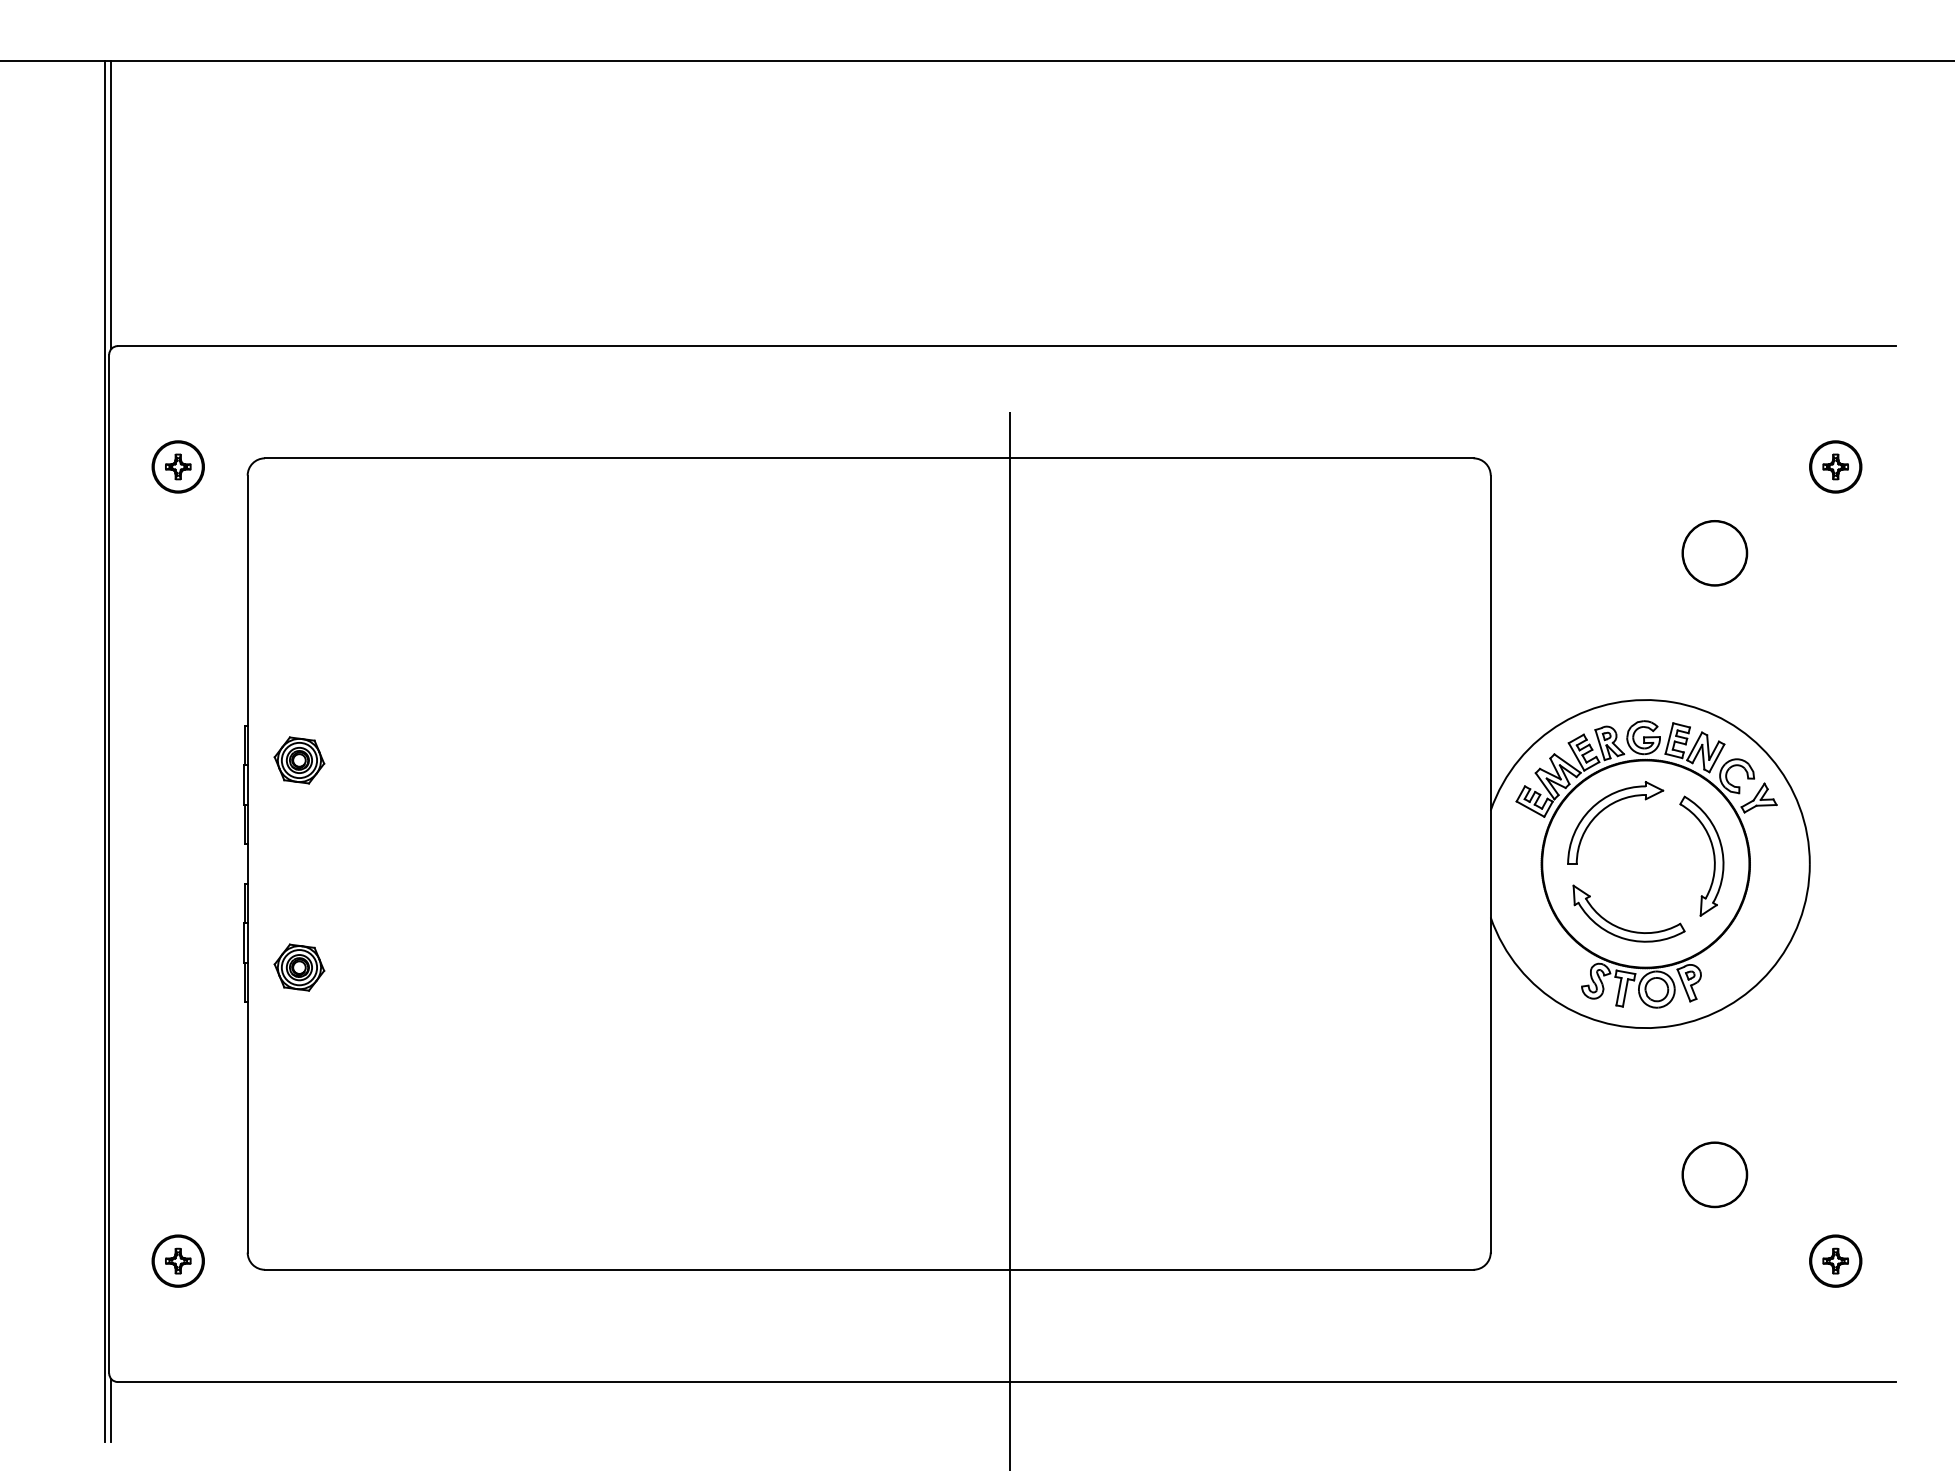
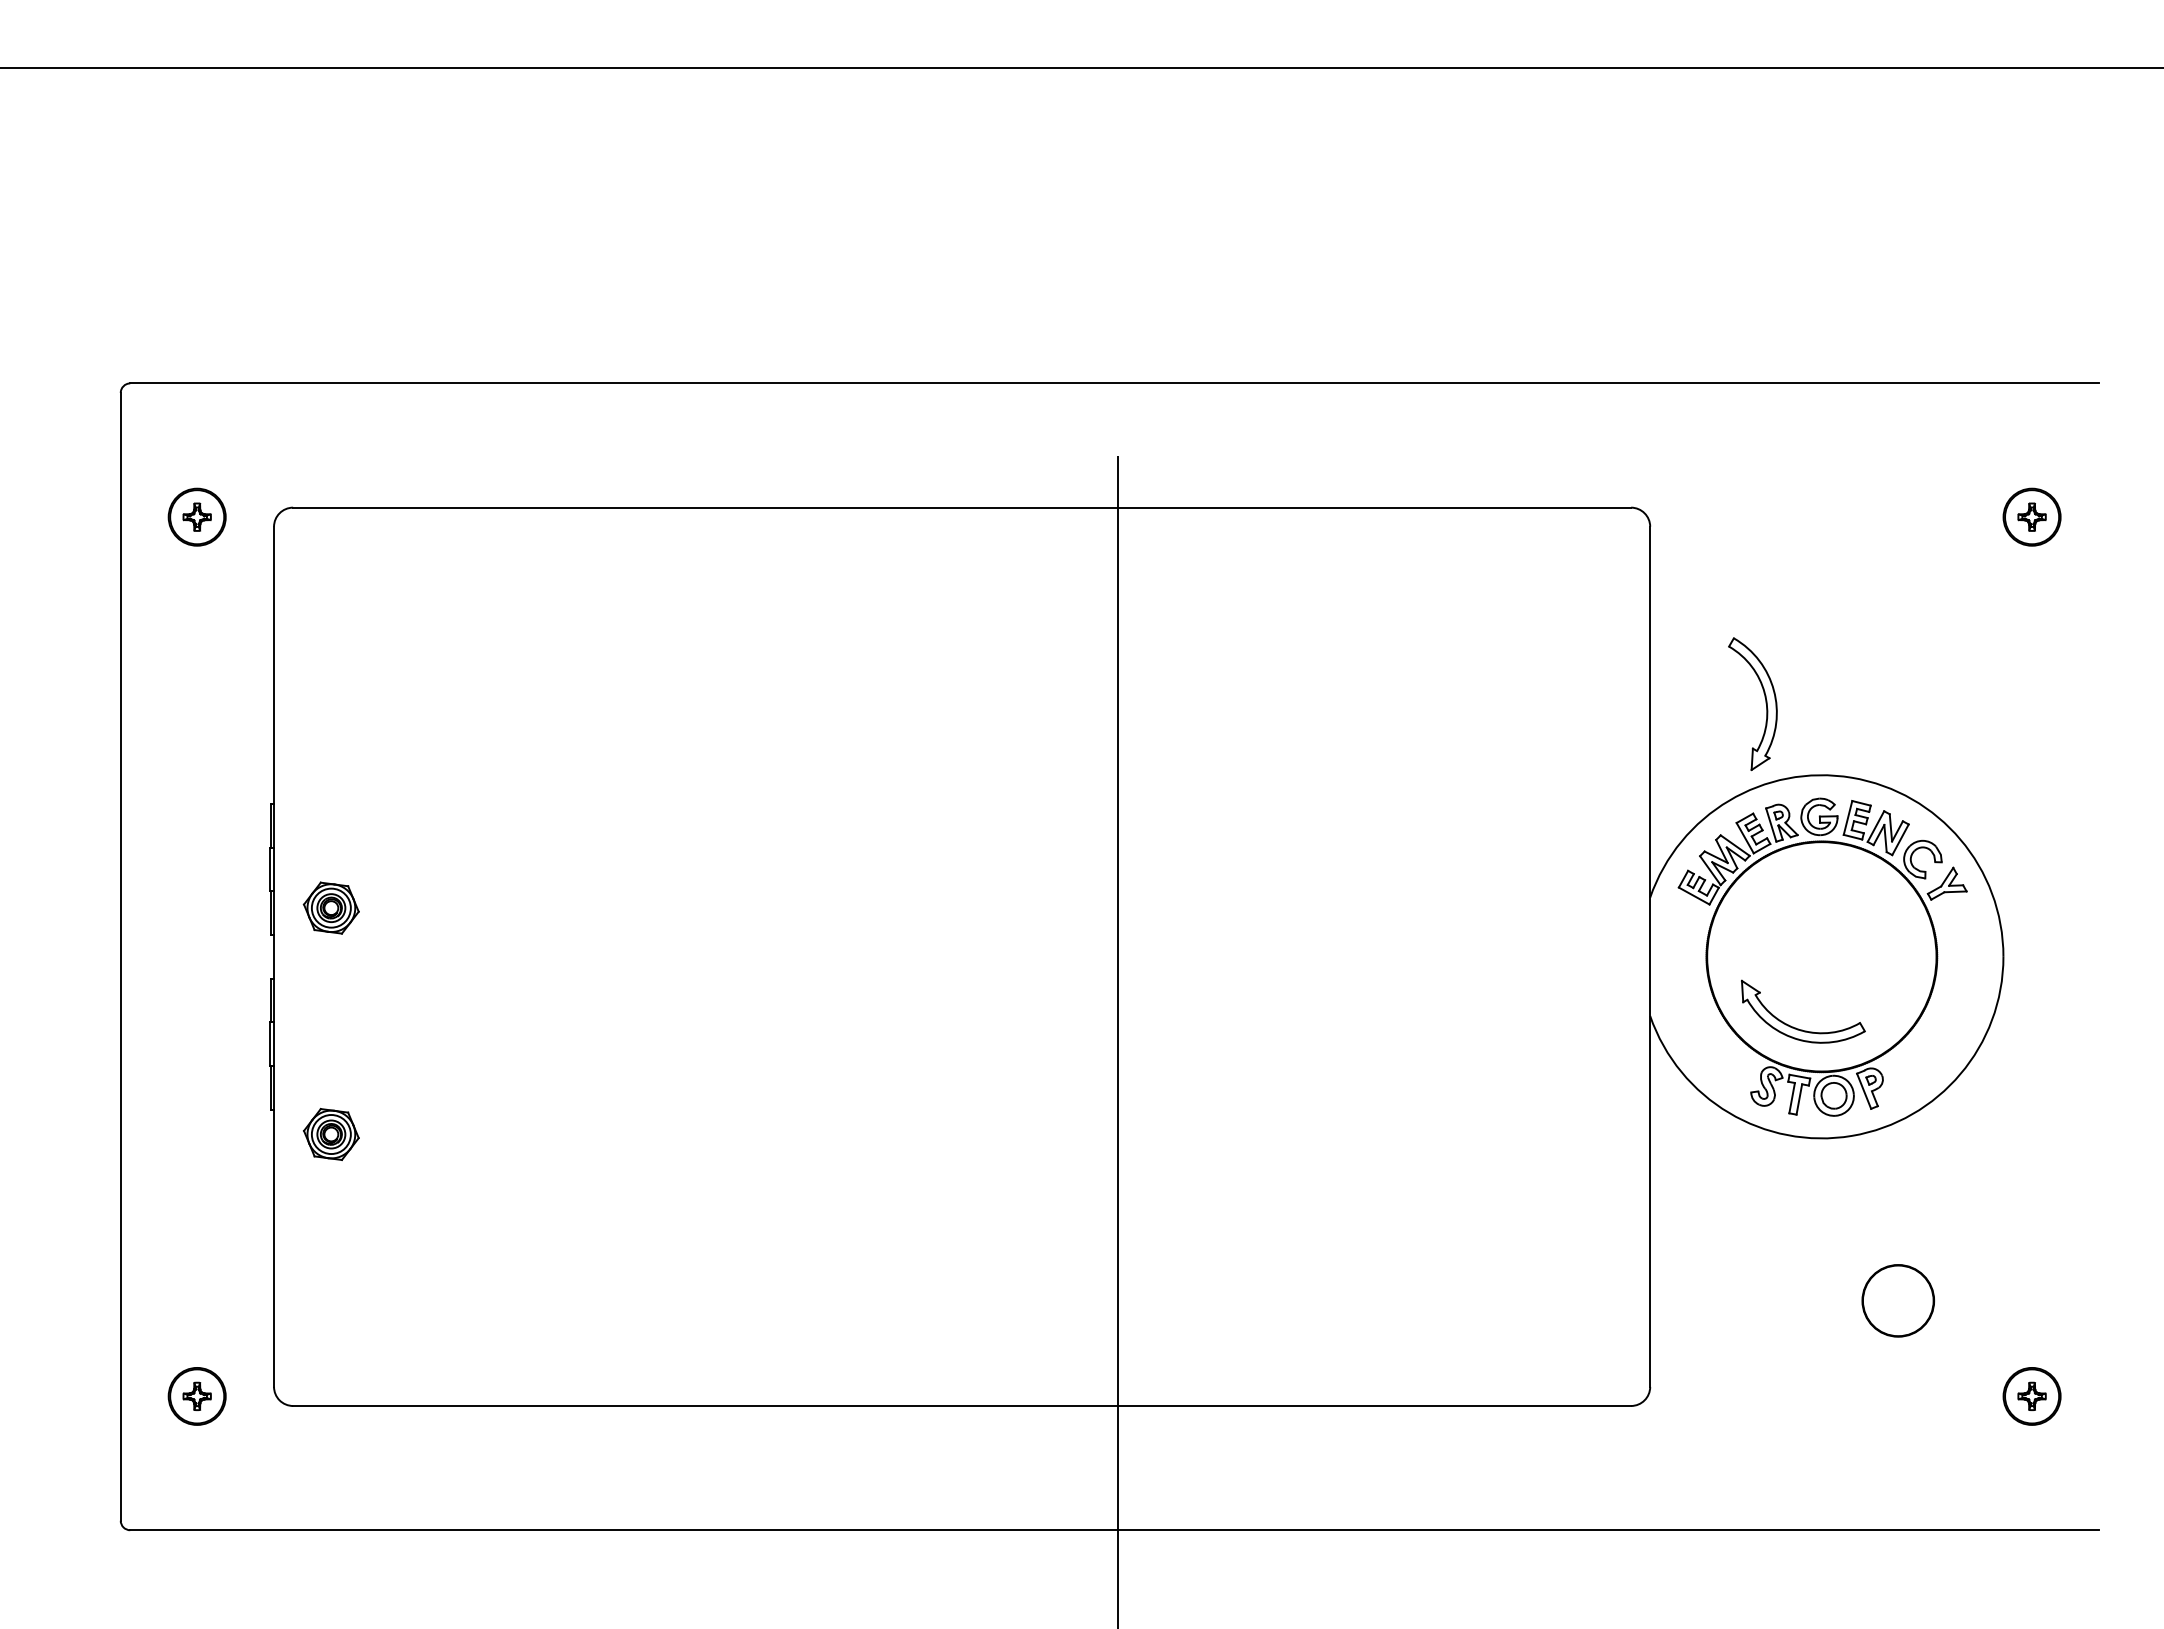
line: (110, 205) -> (122, 227), removed
part: (1715, 553) -> (1898, 612), removed
line: (104, 751) -> (115, 832), removed
part: (298, 759) -> (330, 907), moved
part: (1606, 808) -> (1778, 895), removed
part: (1713, 855) -> (1765, 703), moved
part: (299, 967) -> (331, 1134), moved
line: (110, 1410) -> (122, 1561), removed

